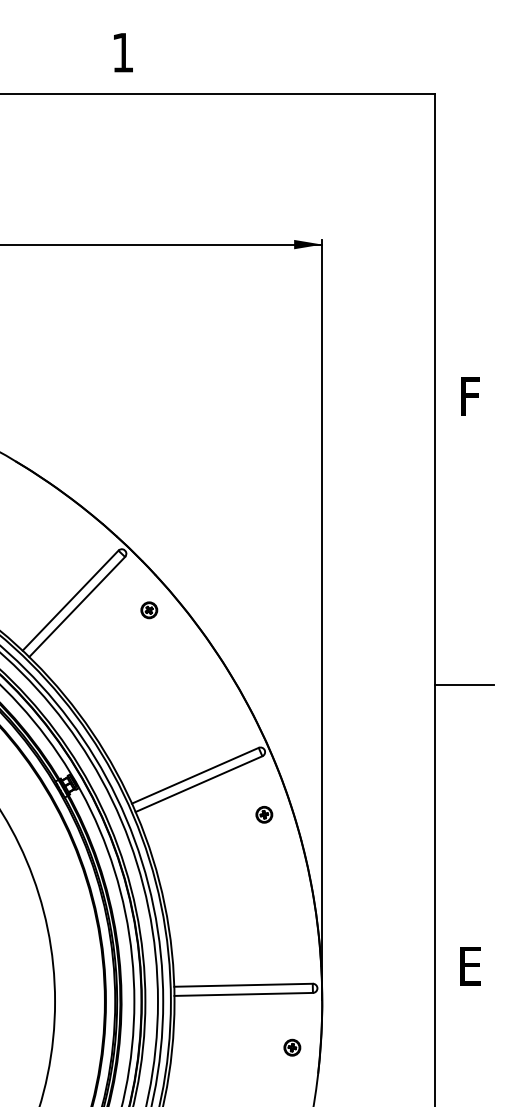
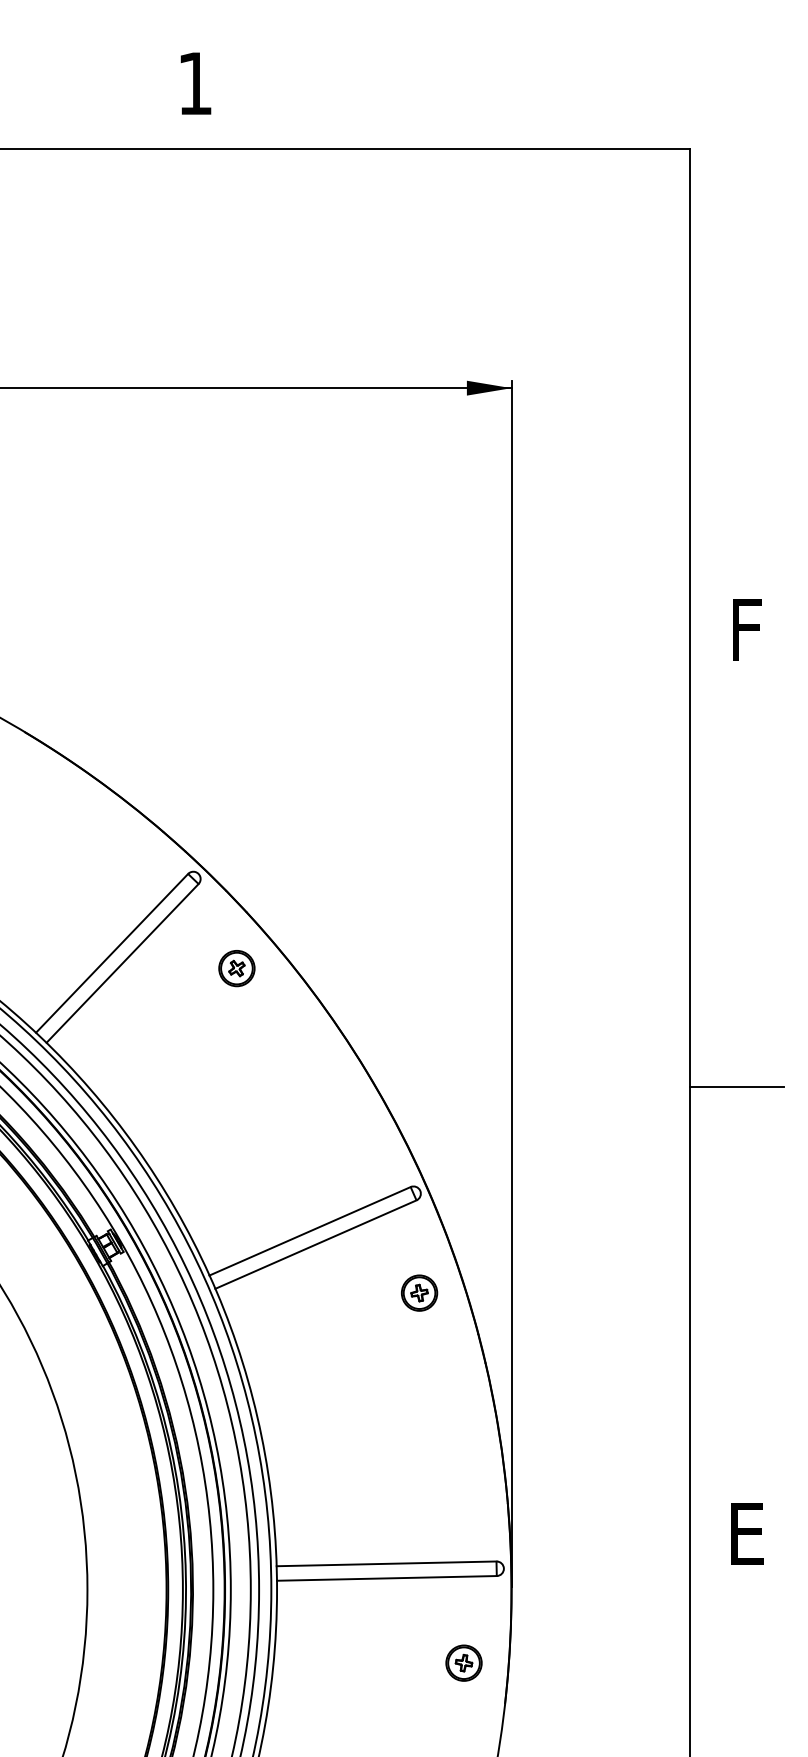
part: (149, 610) -> (237, 968), size x1.4
part: (264, 814) -> (419, 1292), size x1.4
part: (292, 1047) -> (464, 1662), size x1.4

